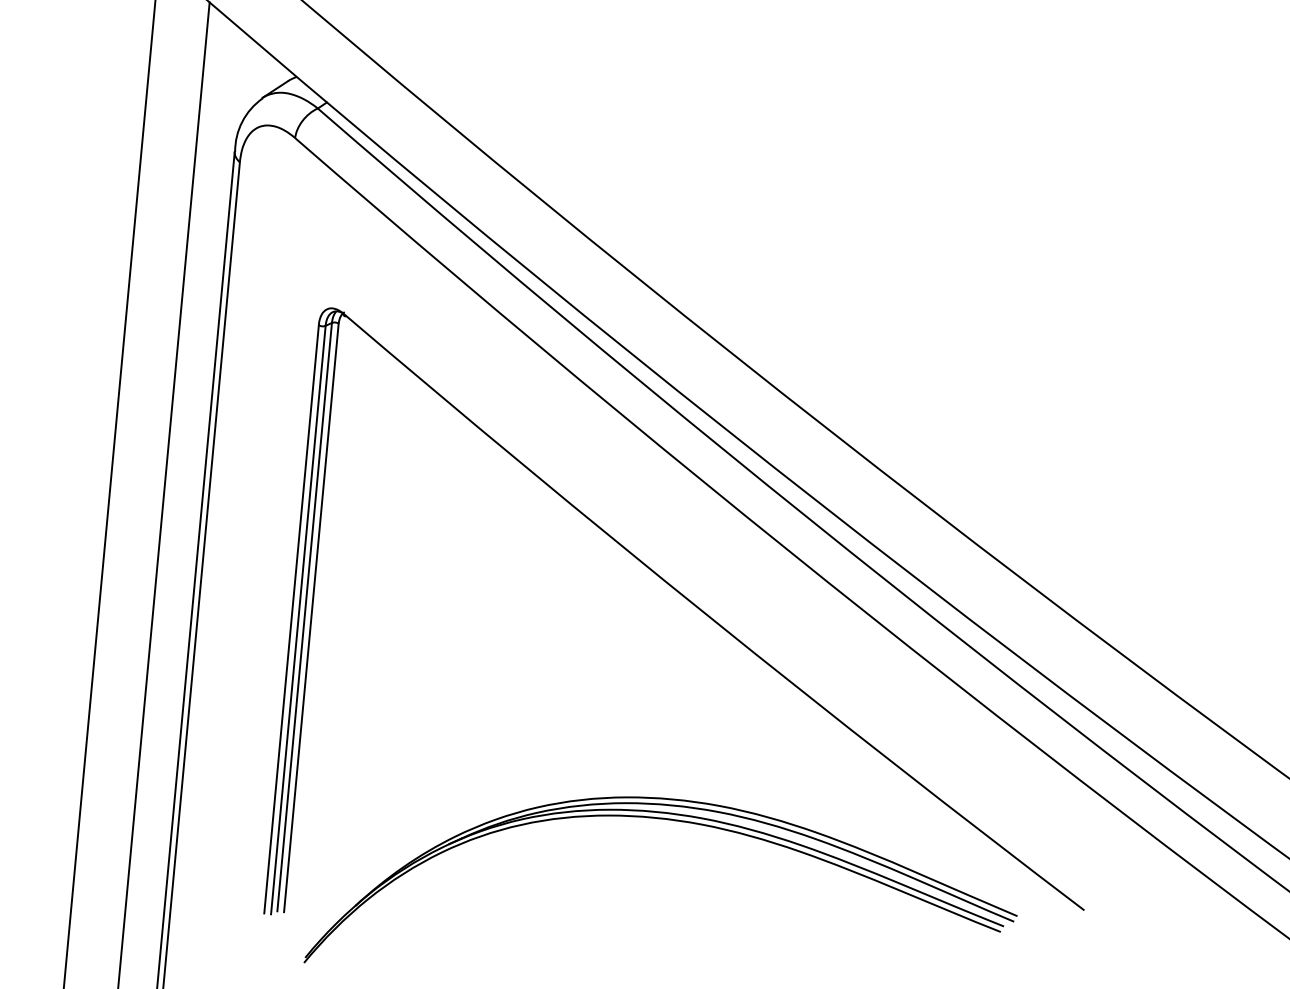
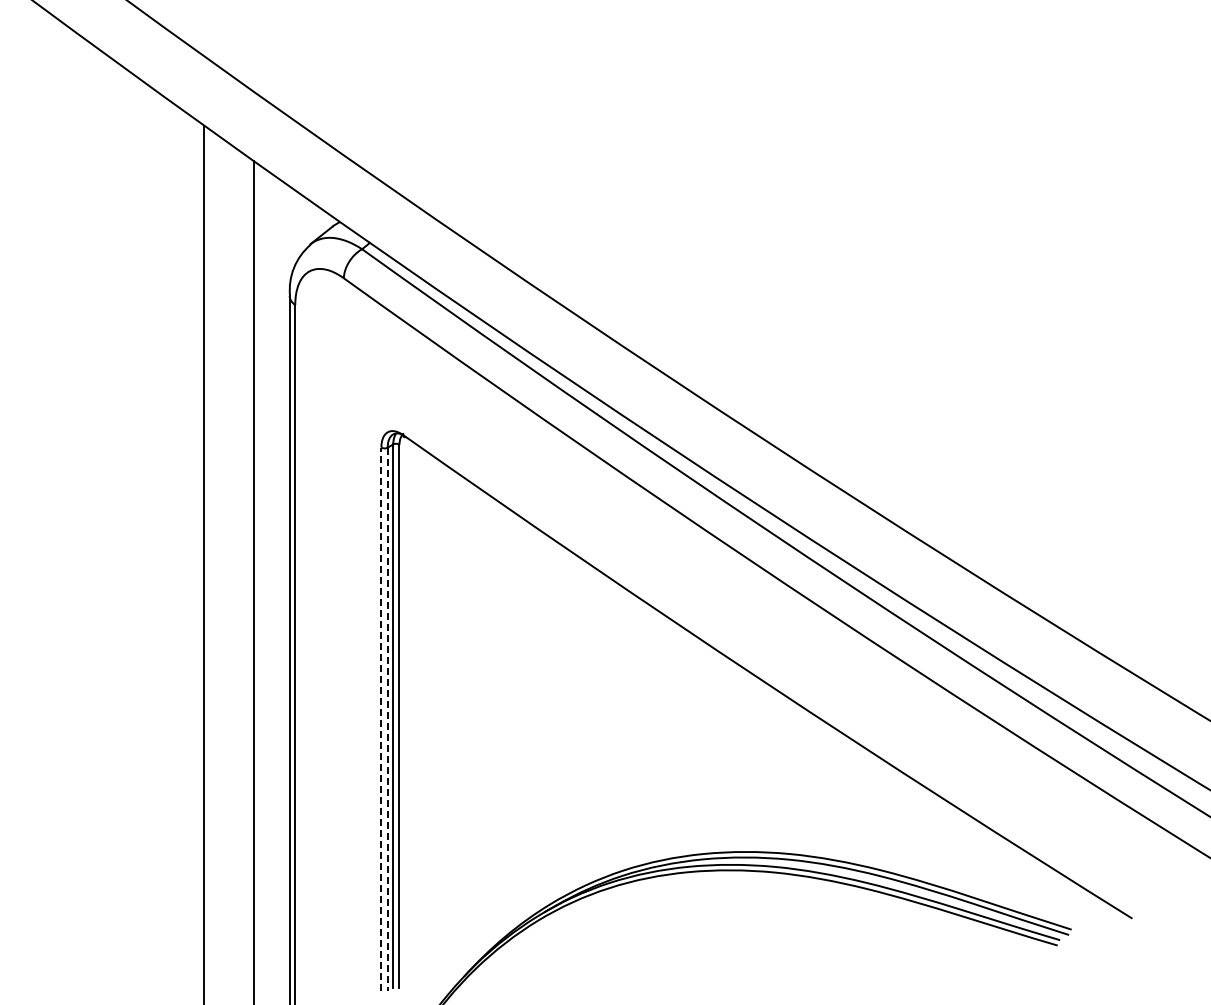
line: (291, 619) -> (381, 719), solid -> dashed
line: (298, 620) -> (387, 719), solid -> dashed

